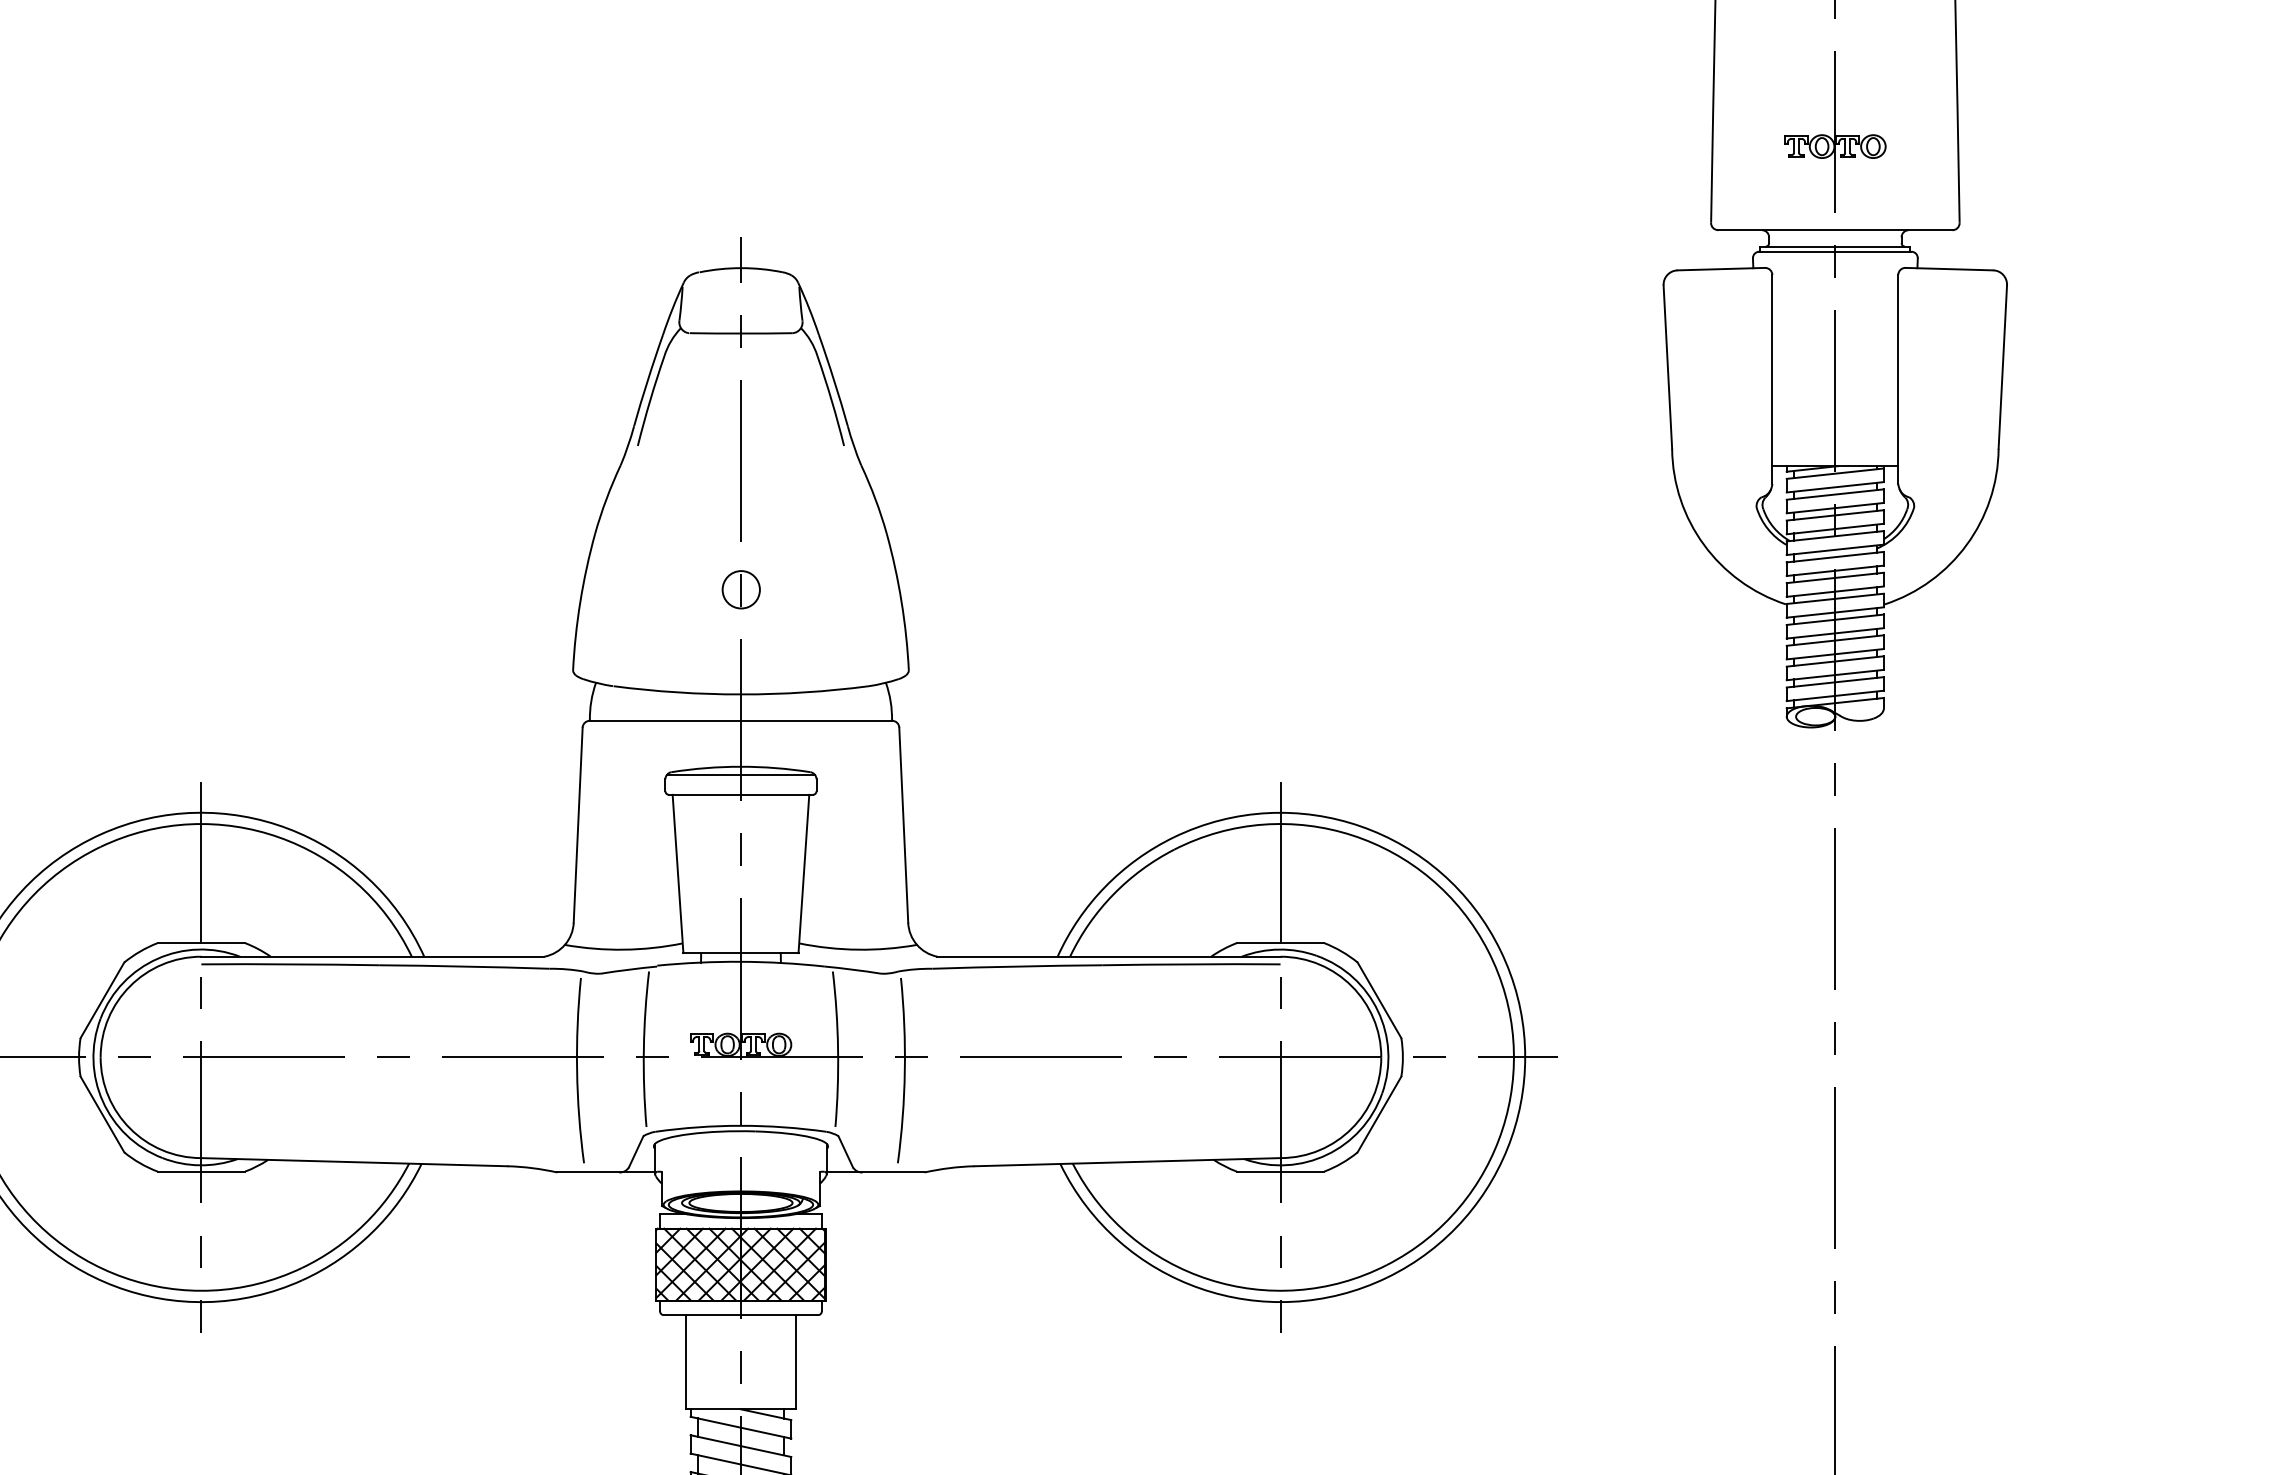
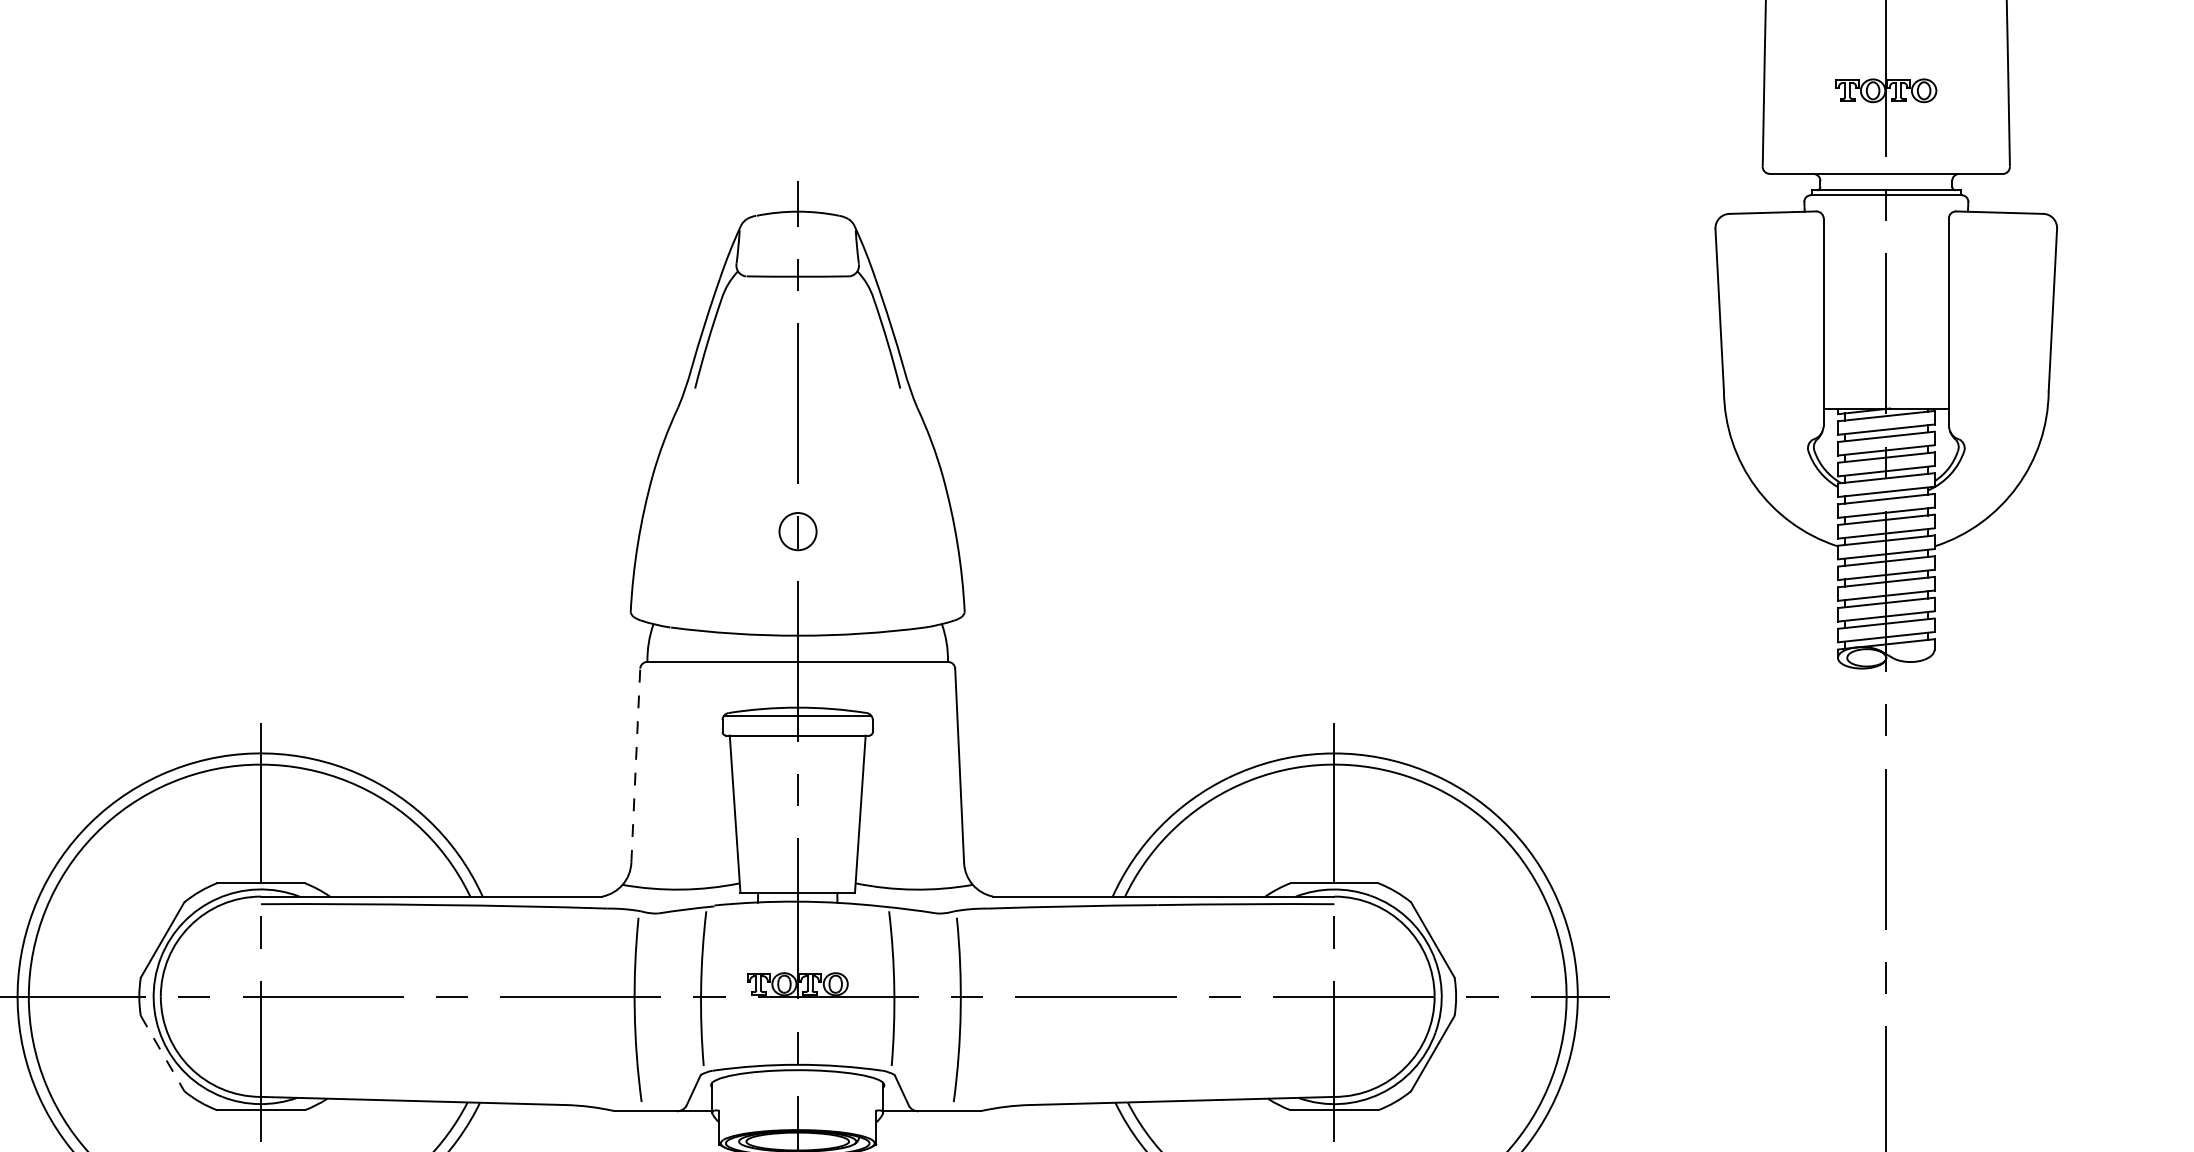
line: (578, 825) -> (636, 766), solid -> dashed
line: (102, 1114) -> (162, 1053), solid -> dashed

